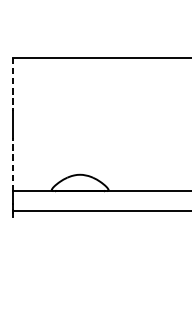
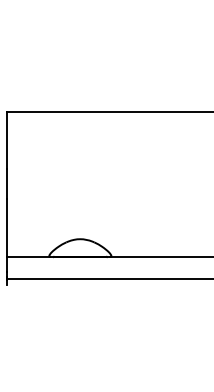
line: (13, 84) -> (7, 140), dashed -> solid
line: (13, 164) -> (7, 227), dashed -> solid

